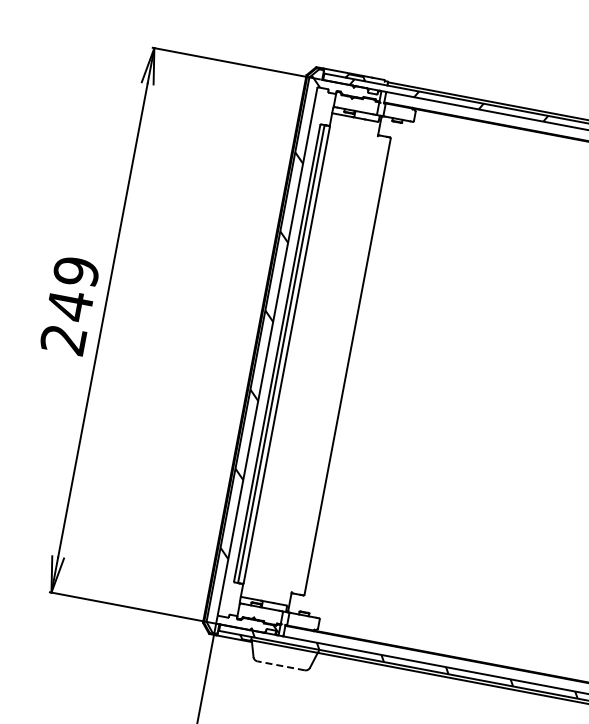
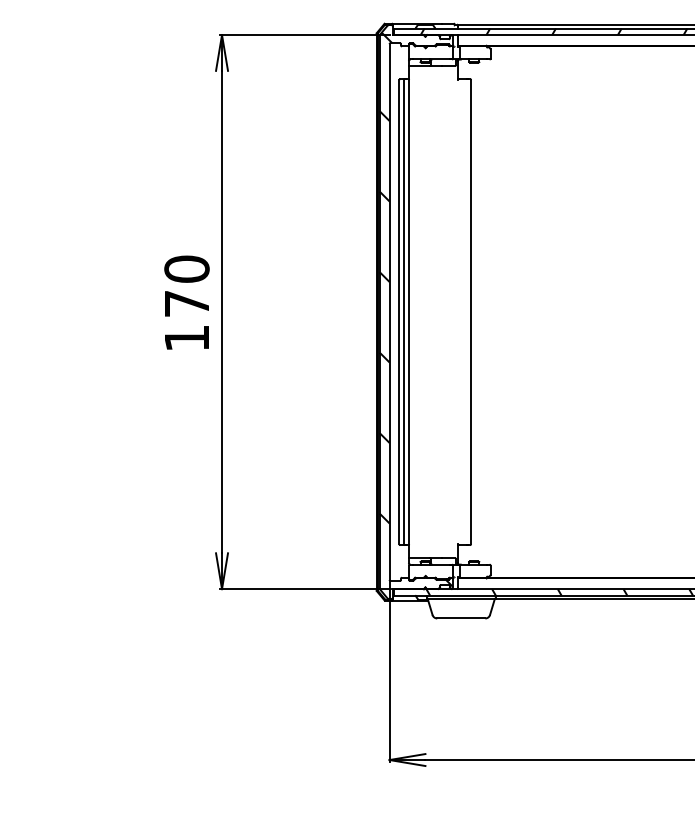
text: (69, 305) -> (186, 303), 249 -> 170
line: (280, 665) -> (460, 618), dashed -> solid

